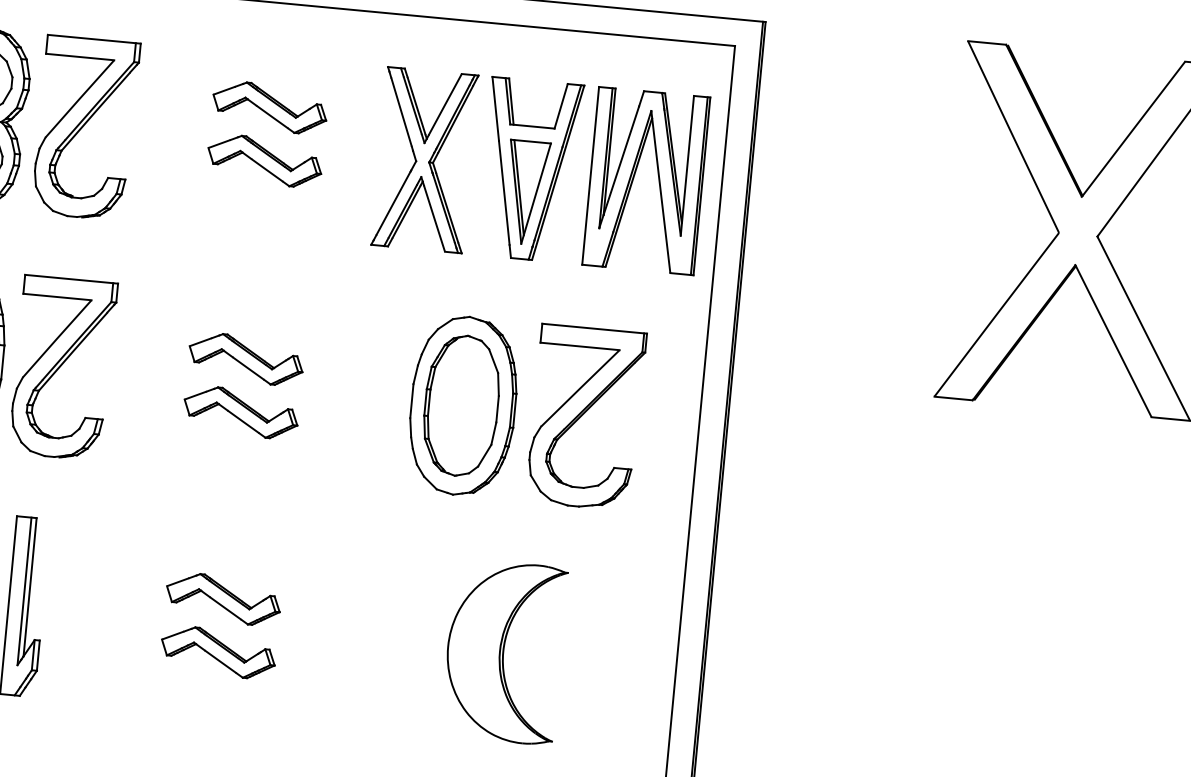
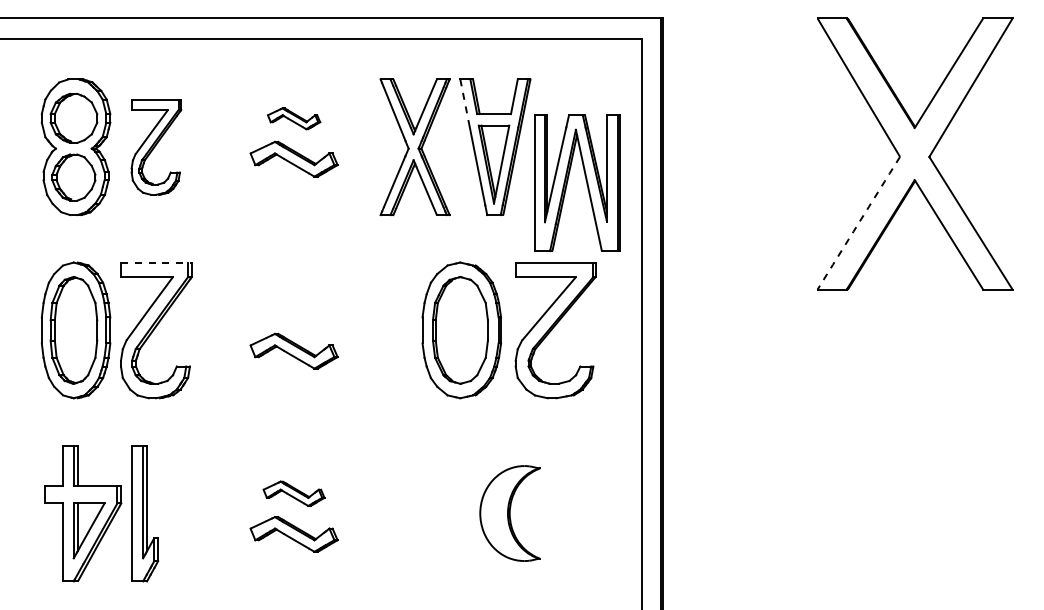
part: (269, 107) -> (293, 118), size x0.6
line: (496, 109) -> (465, 103), solid -> dashed
part: (85, 128) -> (156, 147), size x0.7
part: (657, 178) -> (585, 180), moved
line: (71, 279) -> (156, 262), solid -> dashed
arc: (996, 315) -> (858, 223), solid -> dashed
part: (245, 359) -> (293, 310), removed
part: (222, 598) -> (293, 493), size x0.7
part: (503, 651) -> (509, 513), size x0.7

